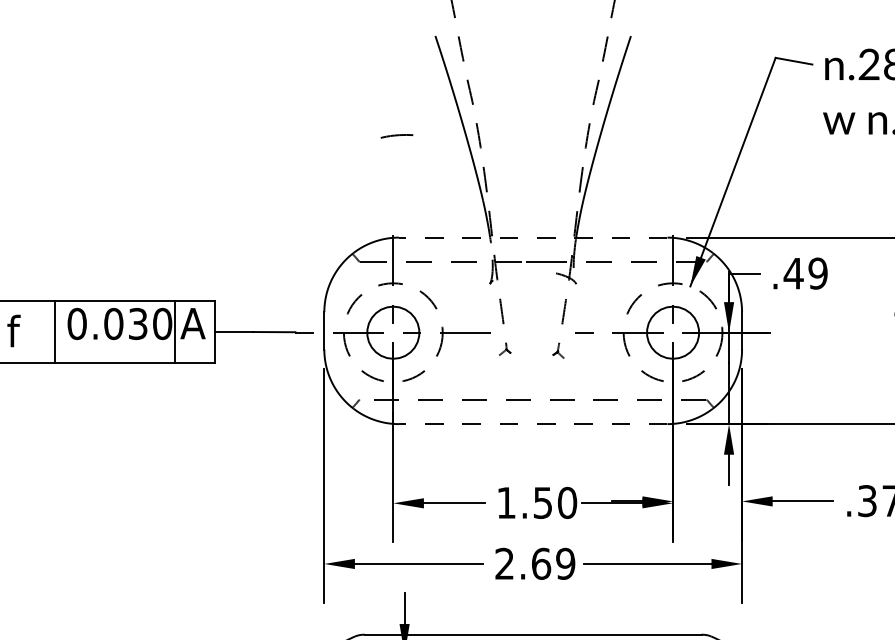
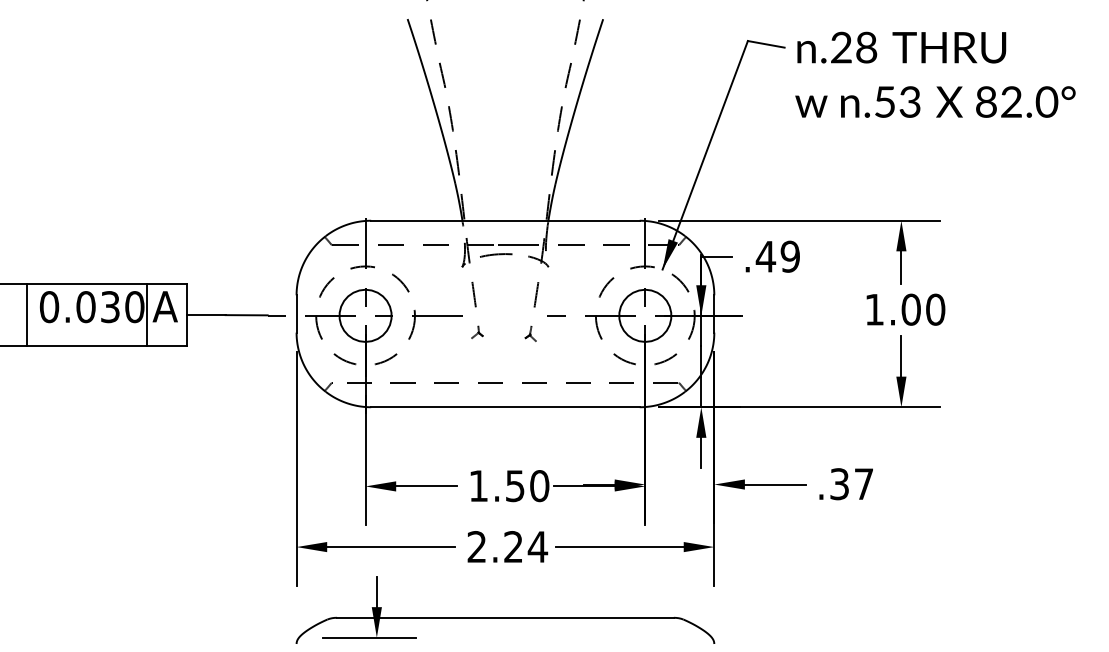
line: (397, 136) -> (496, 255), moved
line: (532, 237) -> (504, 220), dashed -> solid
line: (532, 424) -> (504, 407), dashed -> solid
text: (554, 564) -> (526, 547), 2.69 -> 2.24

